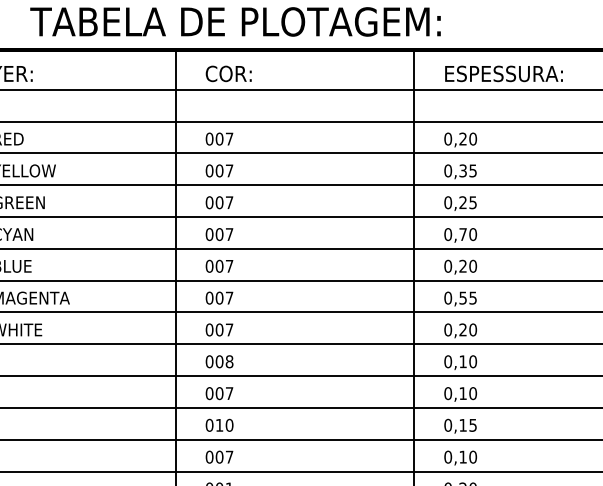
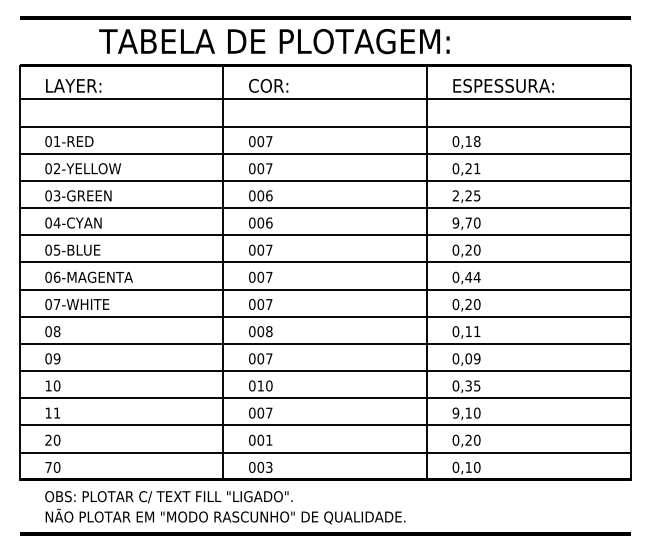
text: (467, 139) -> (472, 141), 0,20 -> 0,18
text: (467, 170) -> (472, 168), 0,35 -> 0,21
text: (229, 202) -> (269, 195), 007 -> 006
text: (447, 202) -> (455, 195), 0,25 -> 2,25
text: (229, 233) -> (269, 222), 007 -> 006
text: (447, 233) -> (455, 222), 0,70 -> 9,70
text: (467, 298) -> (472, 277), 0,55 -> 0,44
text: (473, 361) -> (477, 331), 0,10 -> 0,11
text: (467, 393) -> (472, 358), 0,10 -> 0,09
text: (462, 424) -> (468, 385), 0,15 -> 0,35
text: (447, 456) -> (455, 412), 0,10 -> 9,10

